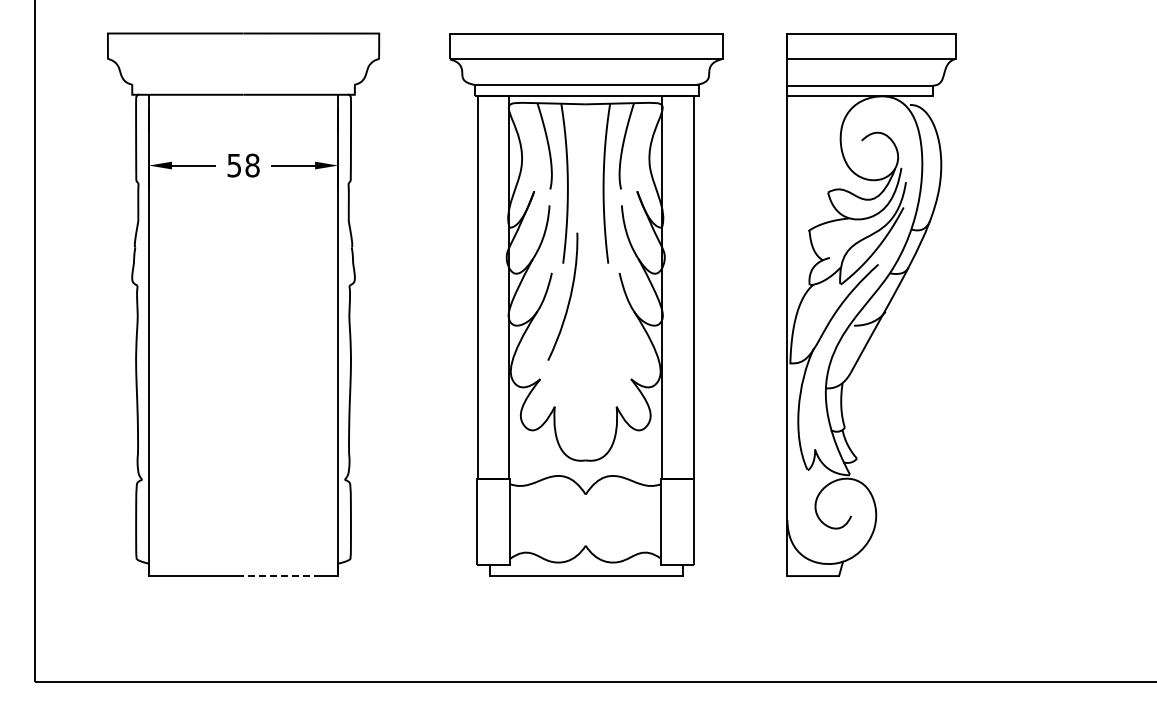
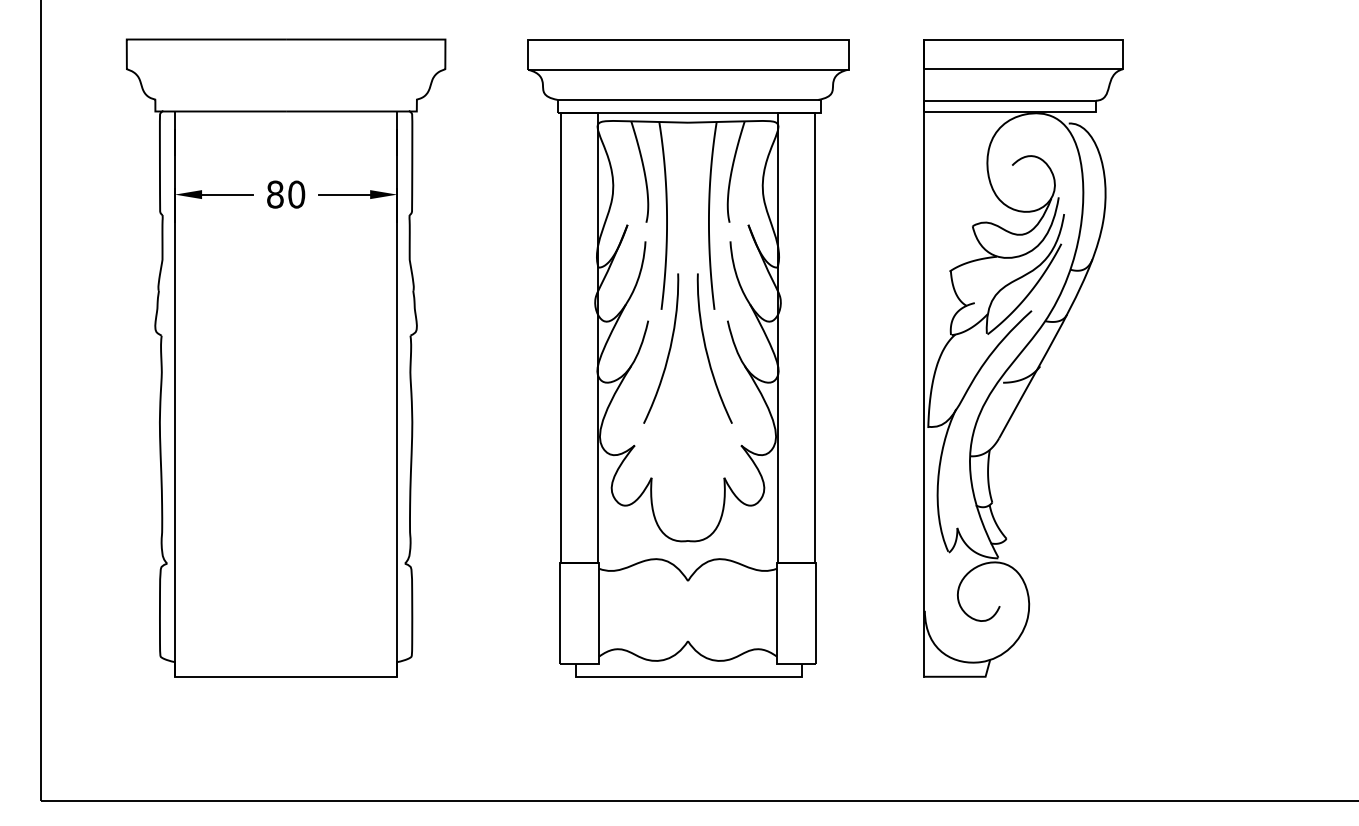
text: (243, 165) -> (286, 194), 58 -> 80
curve: (602, 298) -> (707, 350), added
line: (282, 575) -> (331, 676), dashed -> solid

